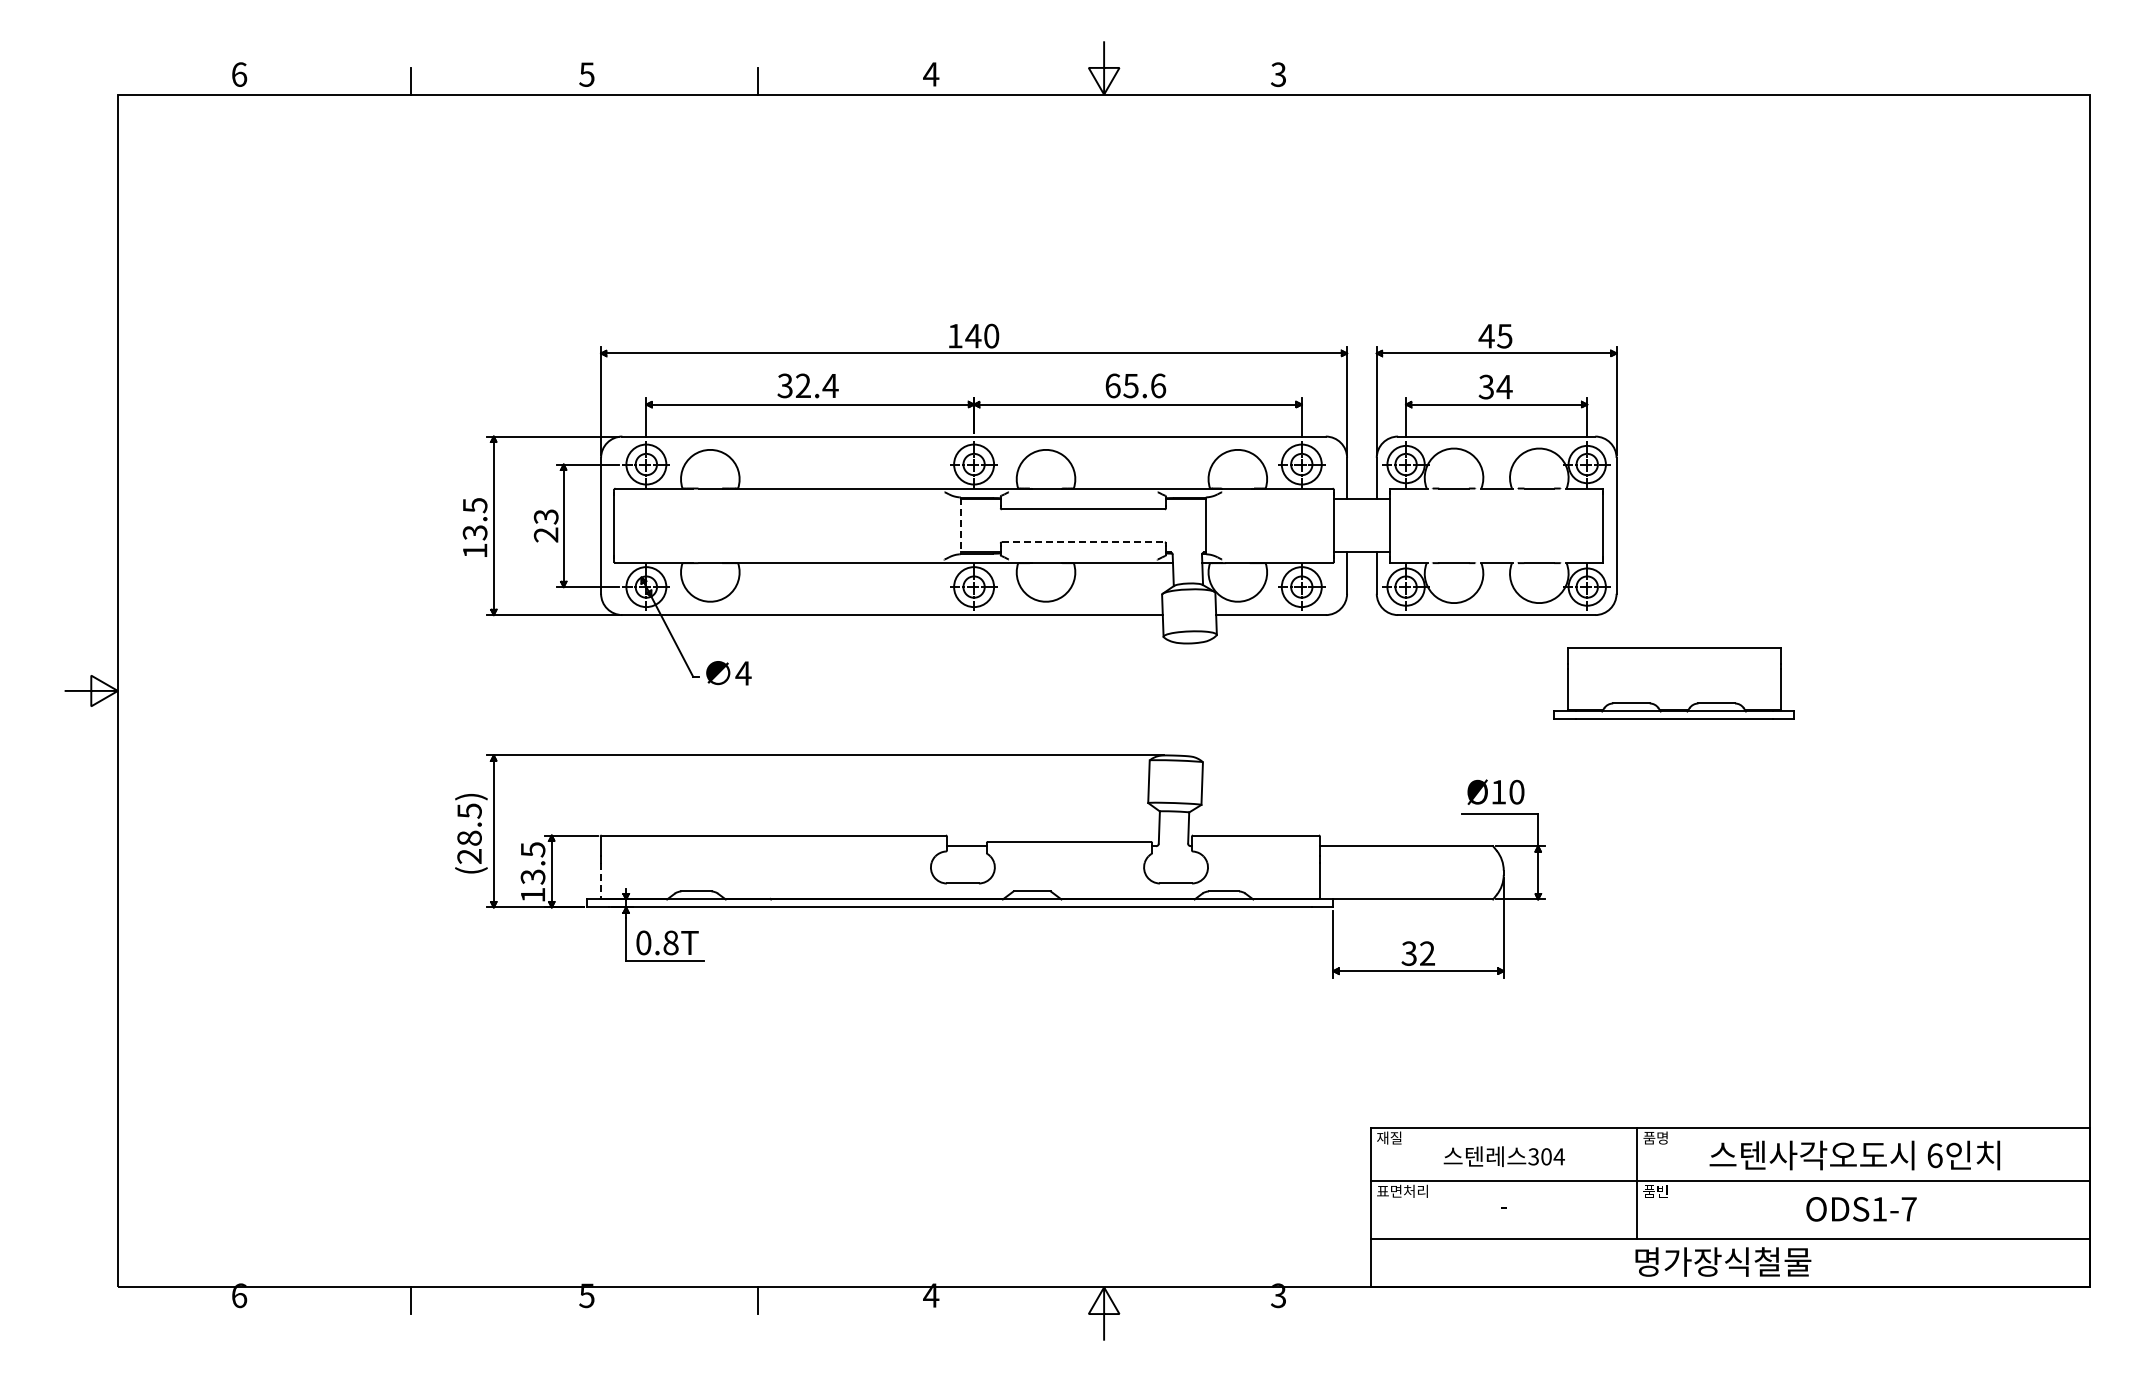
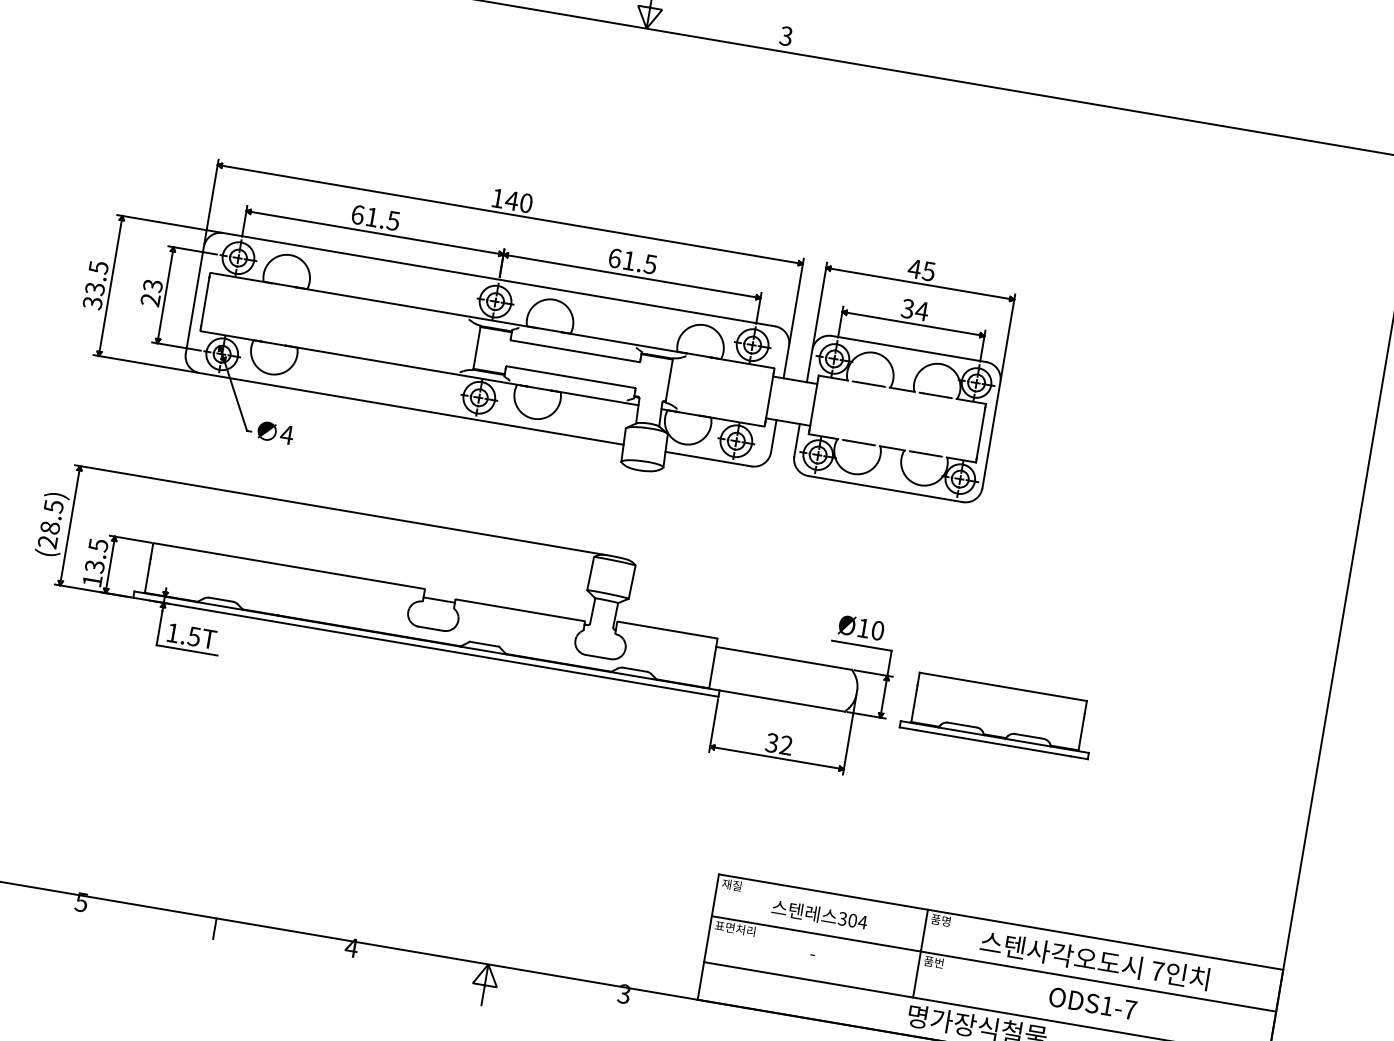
text: (807, 385) -> (375, 217), 32.4 -> 61.5
text: (1144, 385) -> (639, 262), 65.6 -> 61.5
line: (960, 526) -> (476, 348), dashed -> solid
line: (1083, 542) -> (571, 377), dashed -> solid
text: (474, 550) -> (92, 302), 13.5 -> 33.5
part: (1673, 683) -> (998, 715), moved
line: (600, 880) -> (147, 578), dashed -> solid
text: (657, 942) -> (183, 634), 0.8T -> 1.5T
text: (1934, 1155) -> (1157, 971), 6 -> 7

